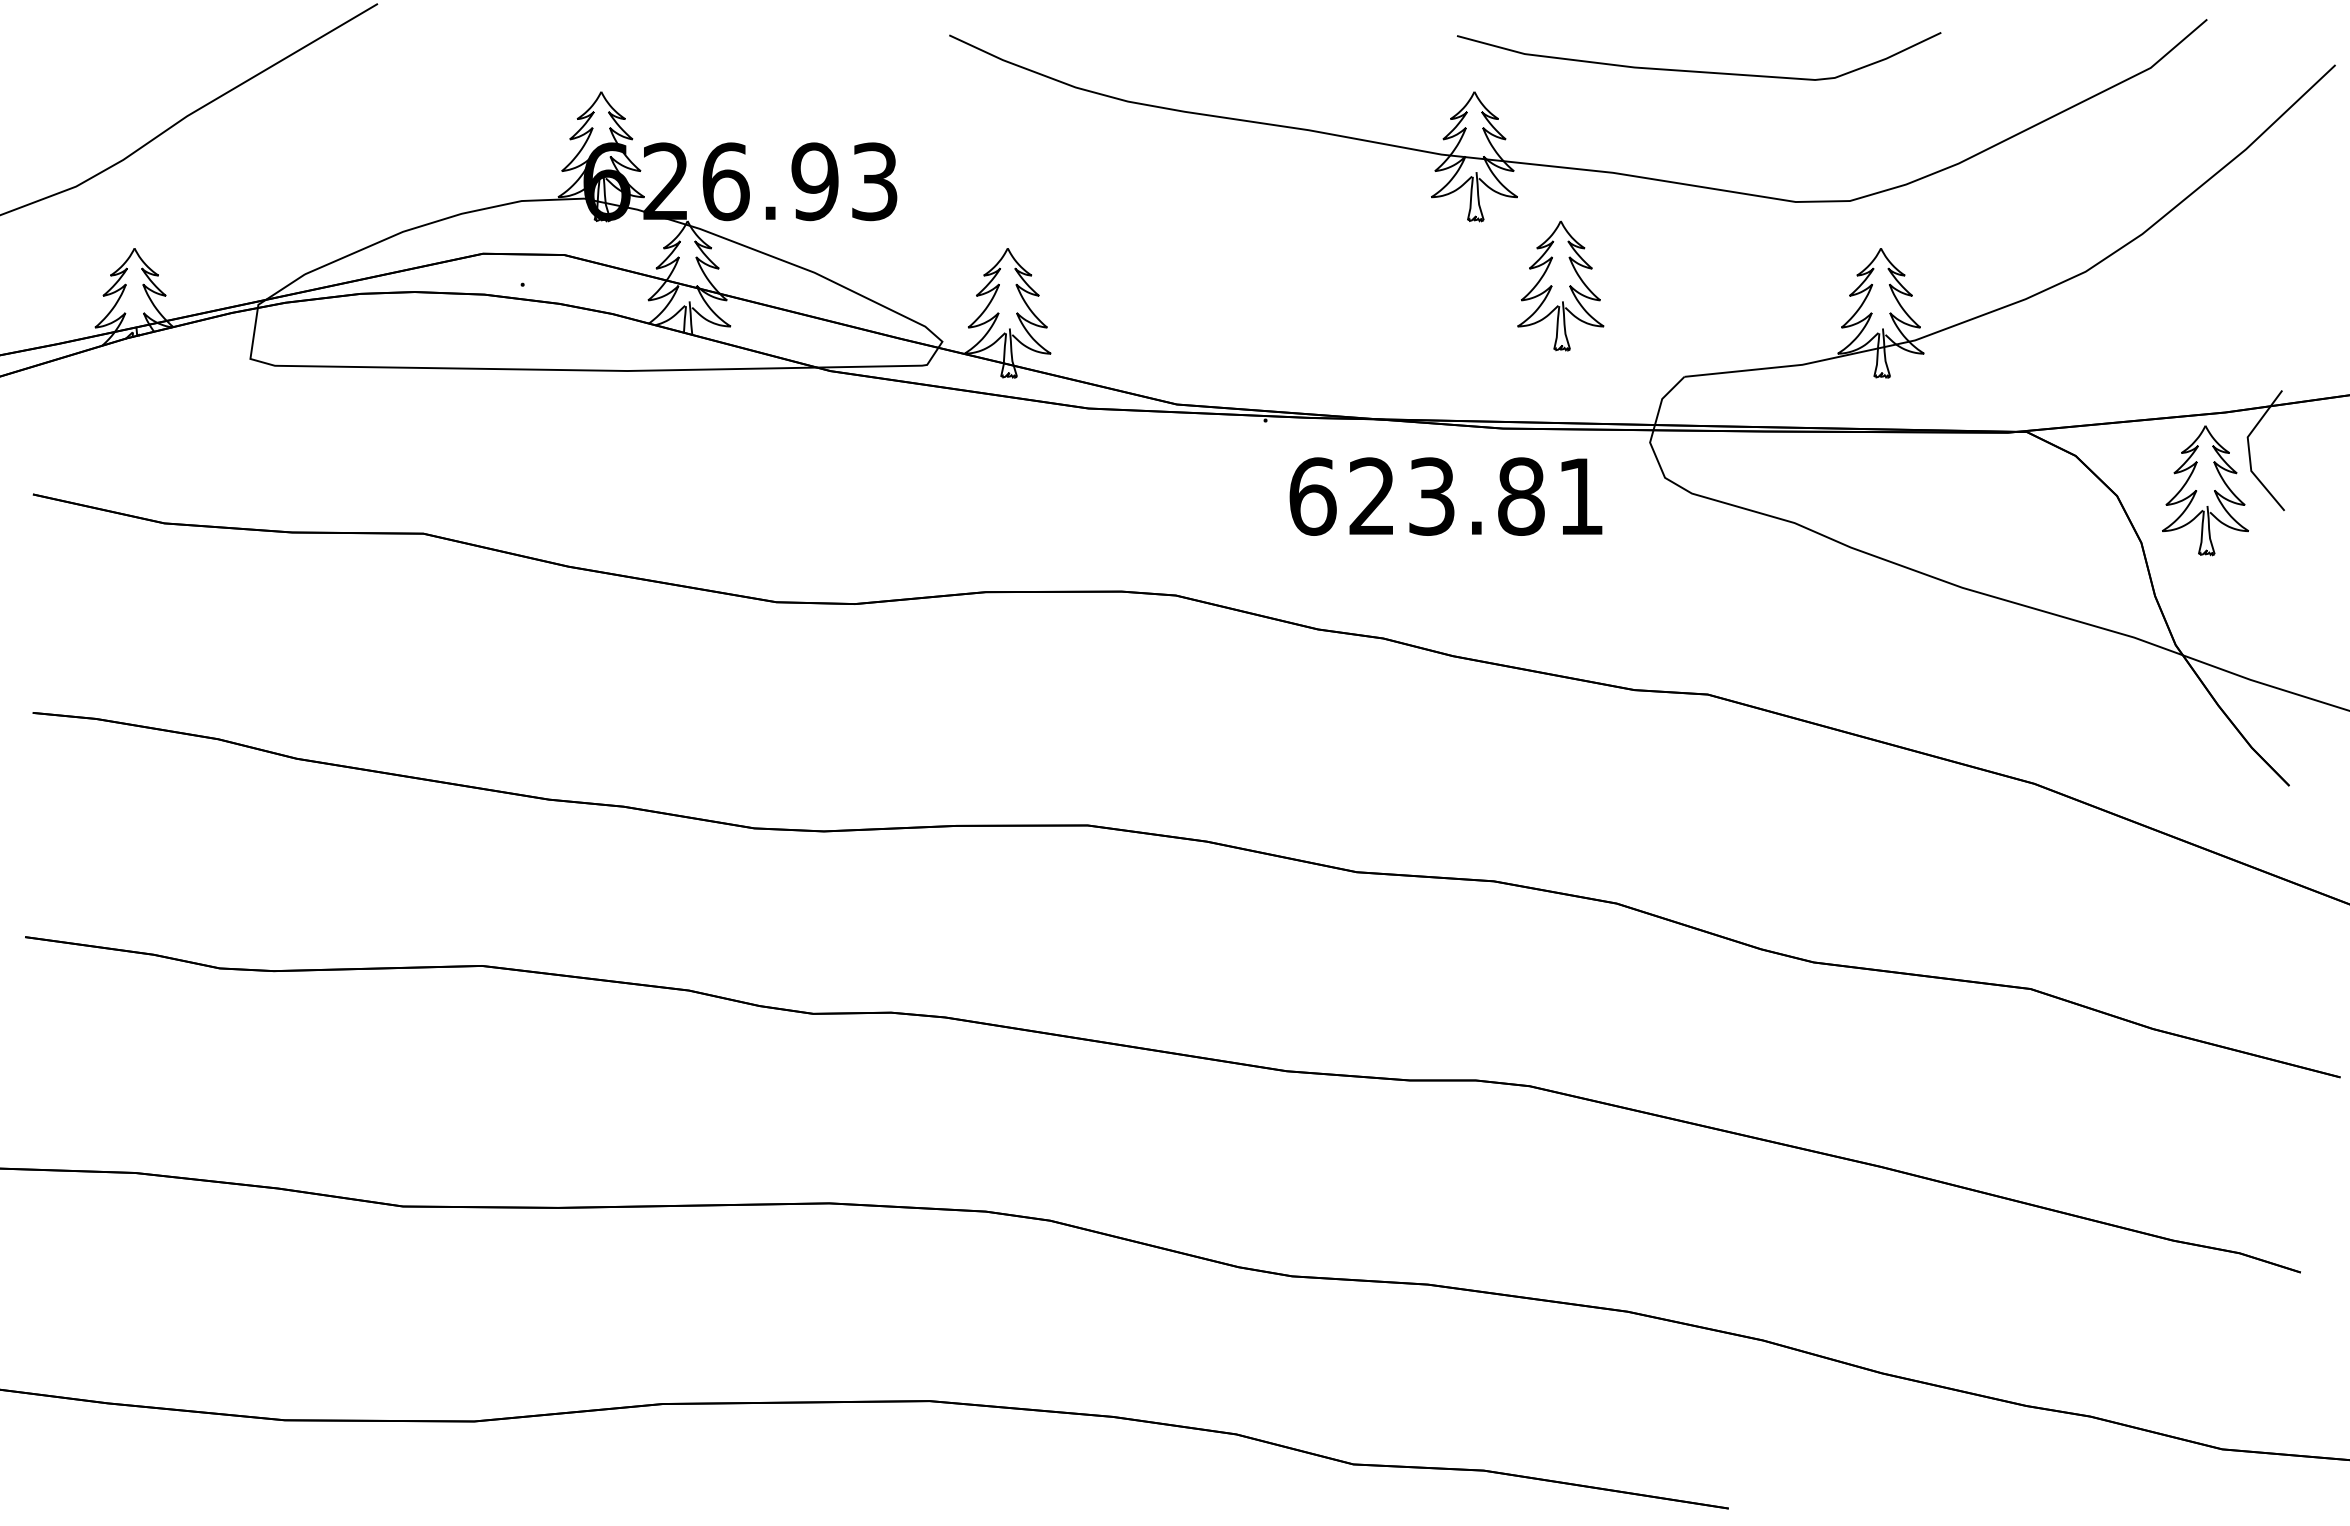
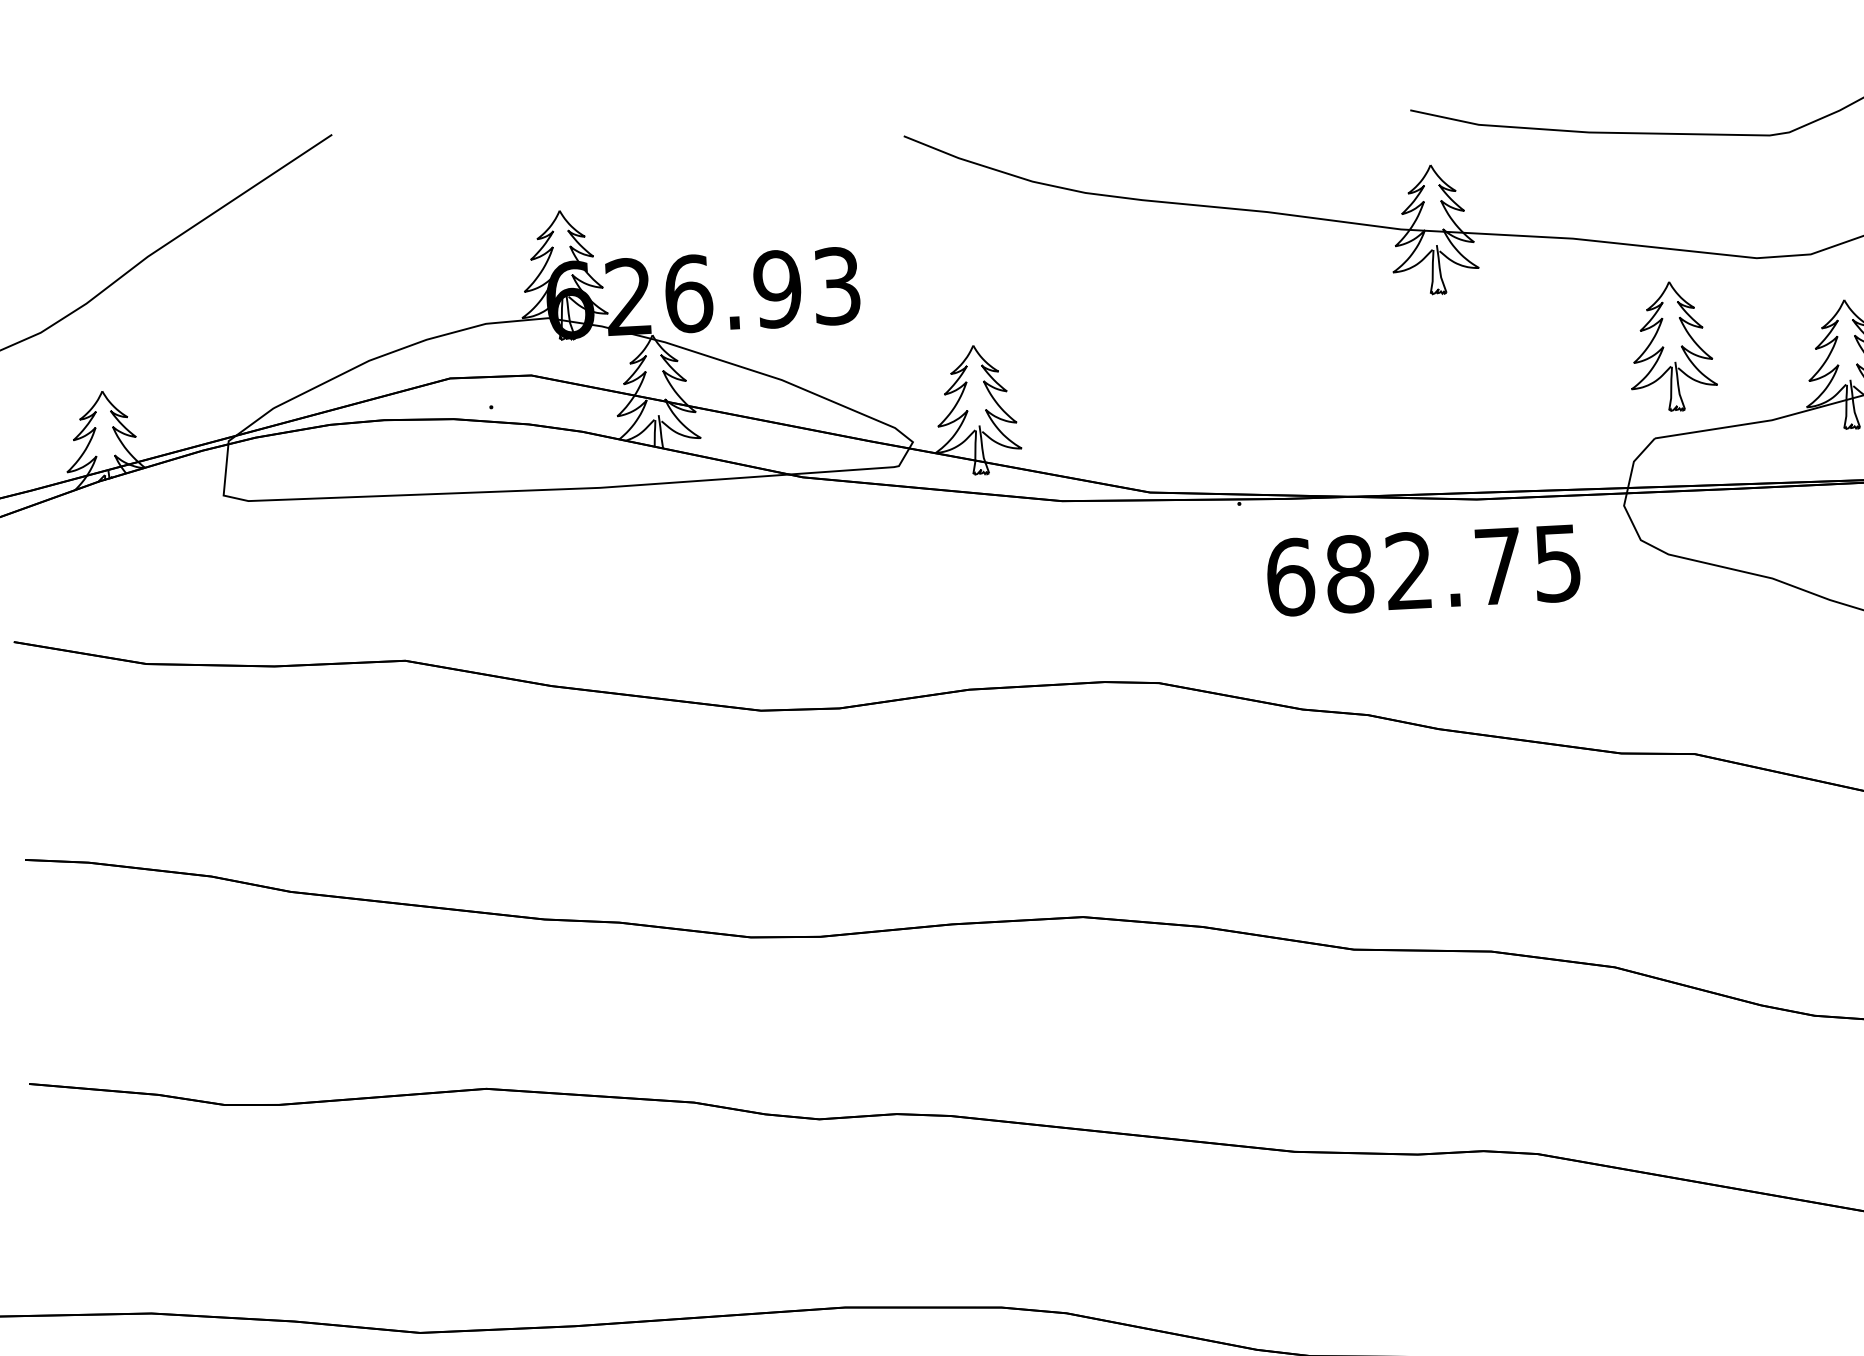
part: (1560, 285) -> (1672, 346), moved
text: (1475, 496) -> (1452, 568), 623.81 -> 682.75

